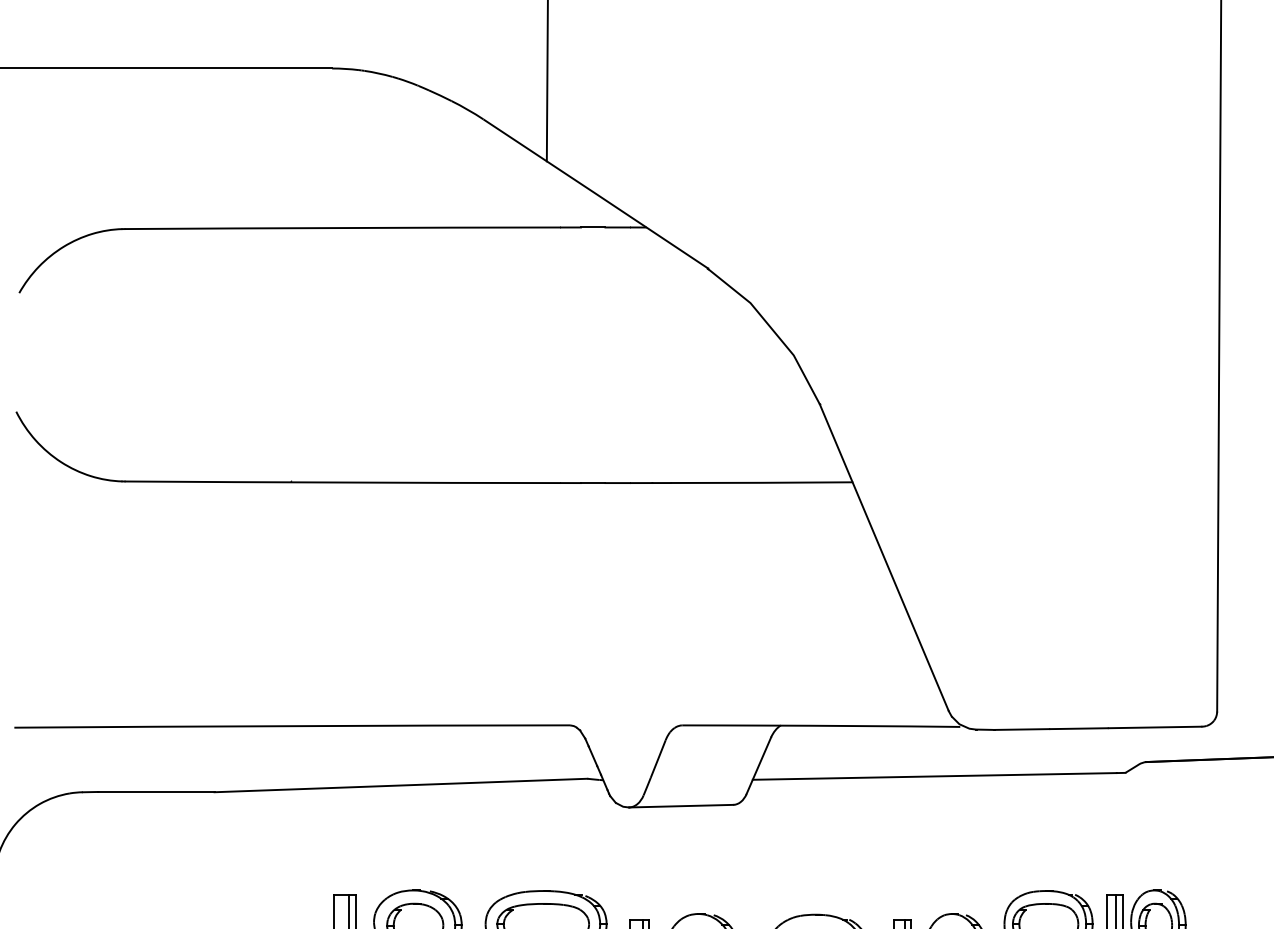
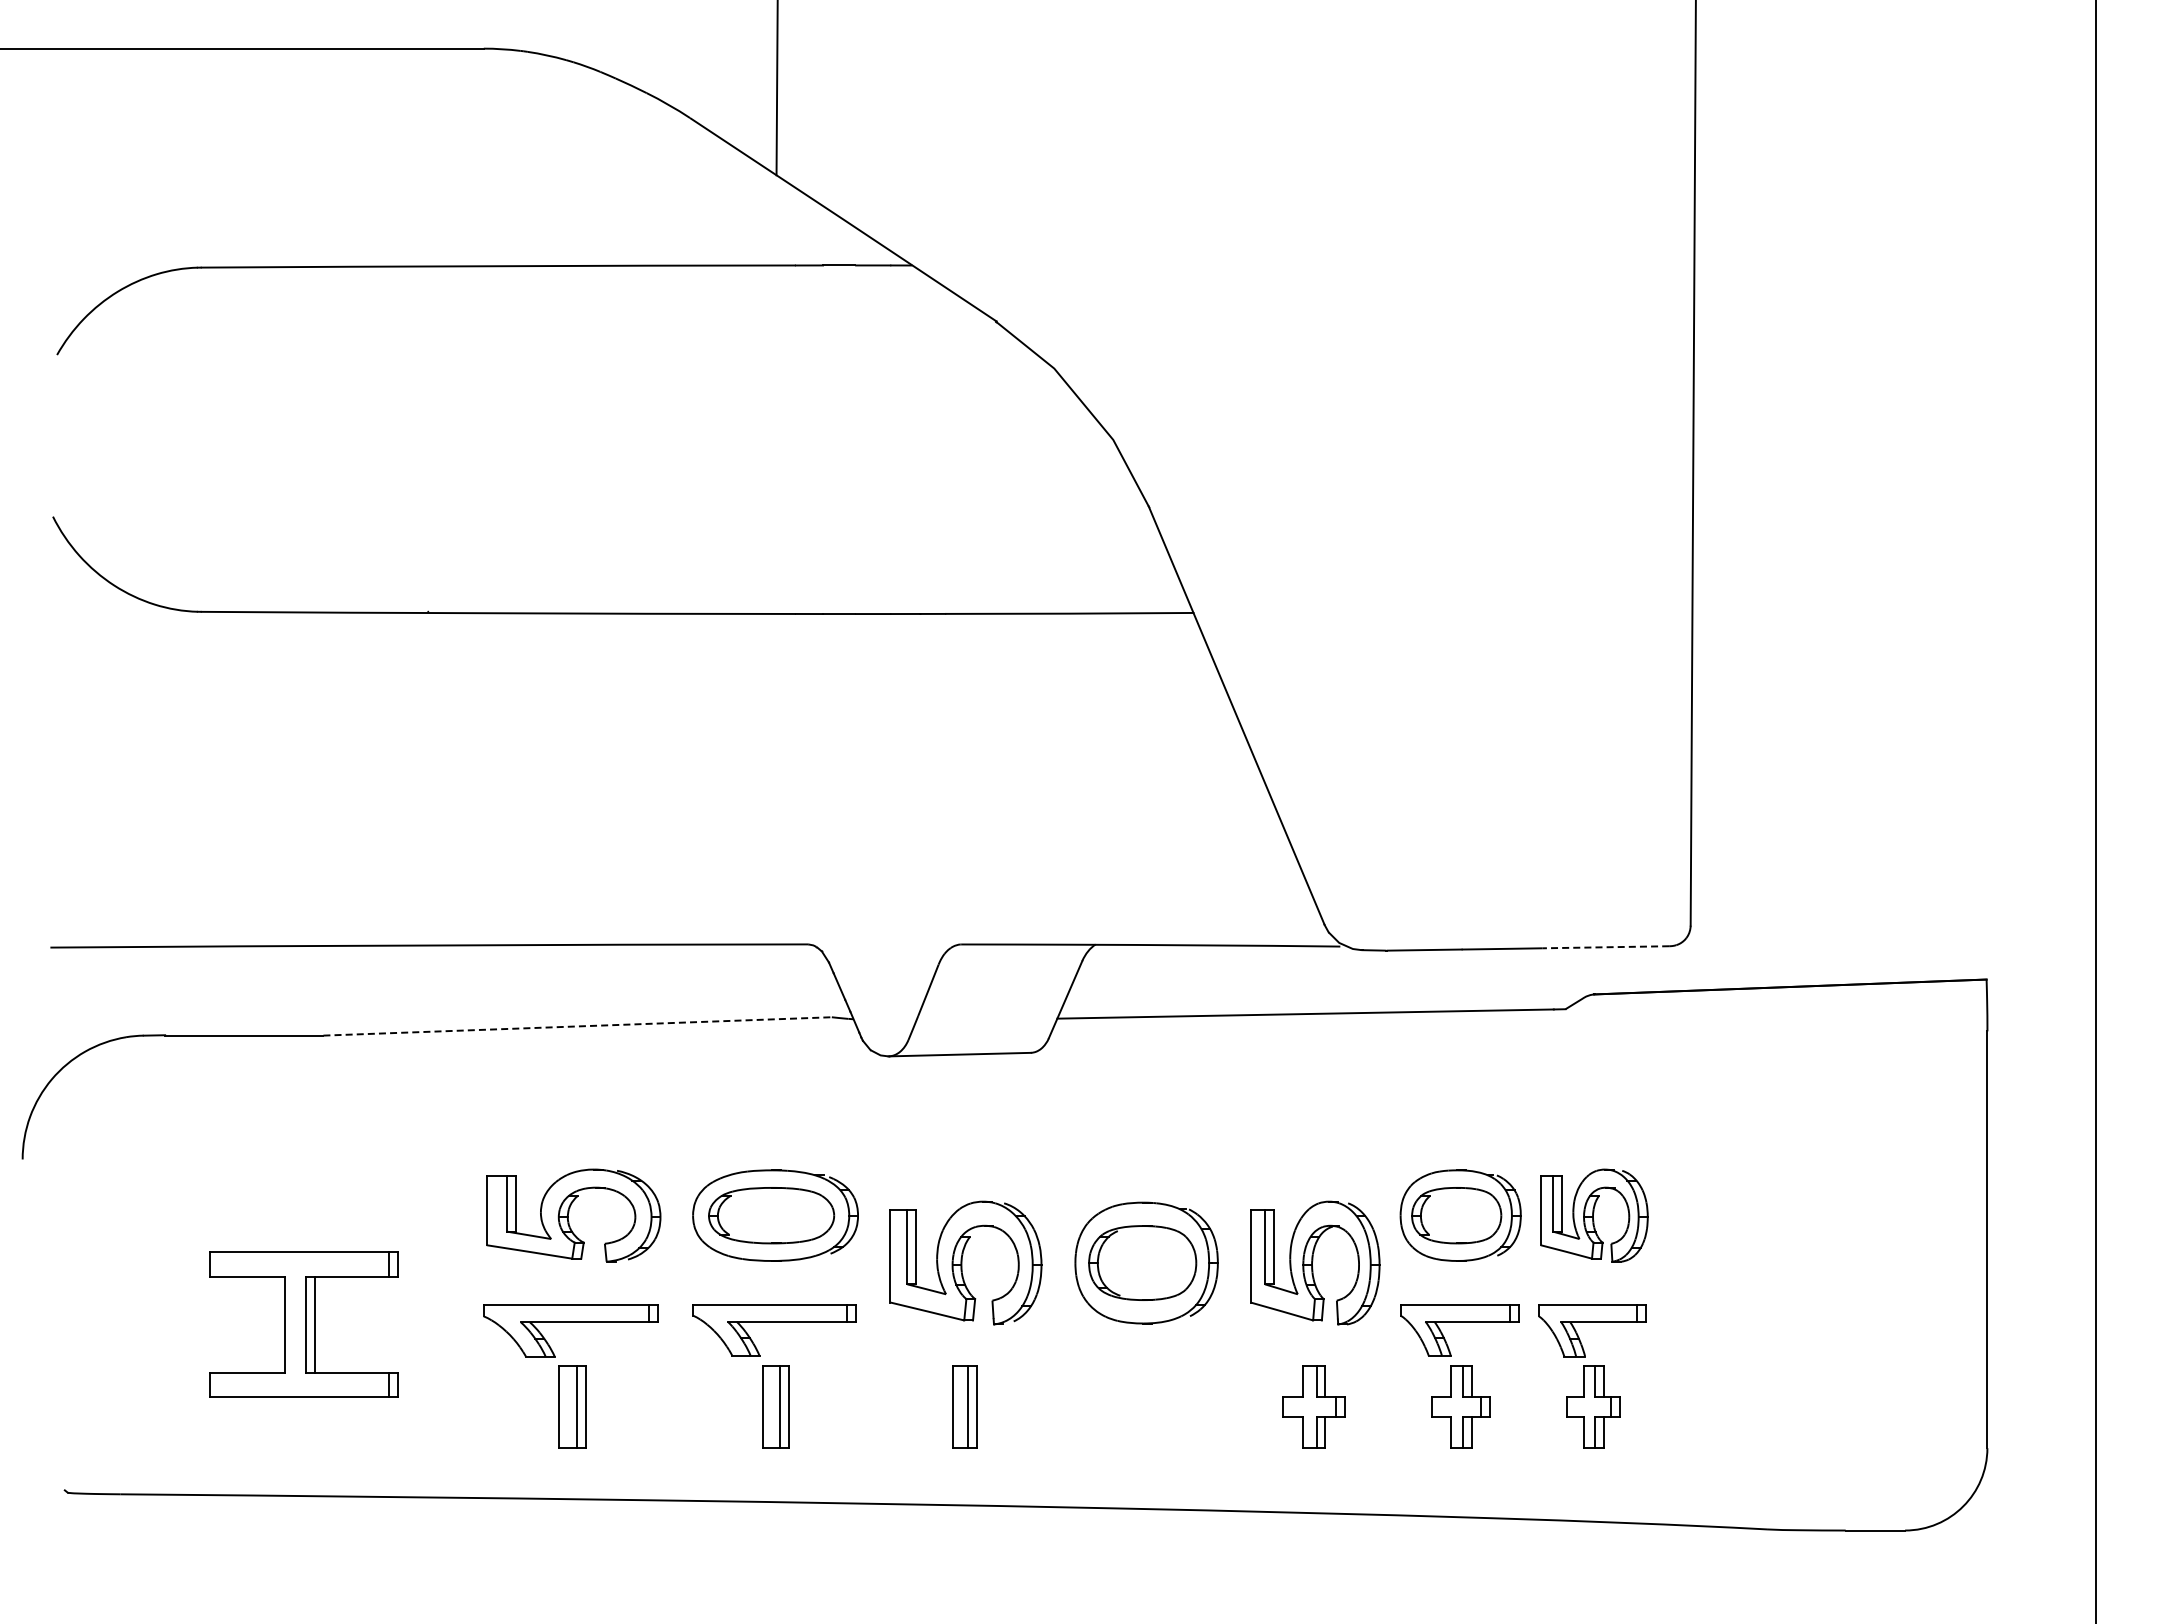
line: (1154, 727) -> (1605, 947), solid -> dashed
line: (401, 785) -> (578, 1026), solid -> dashed

